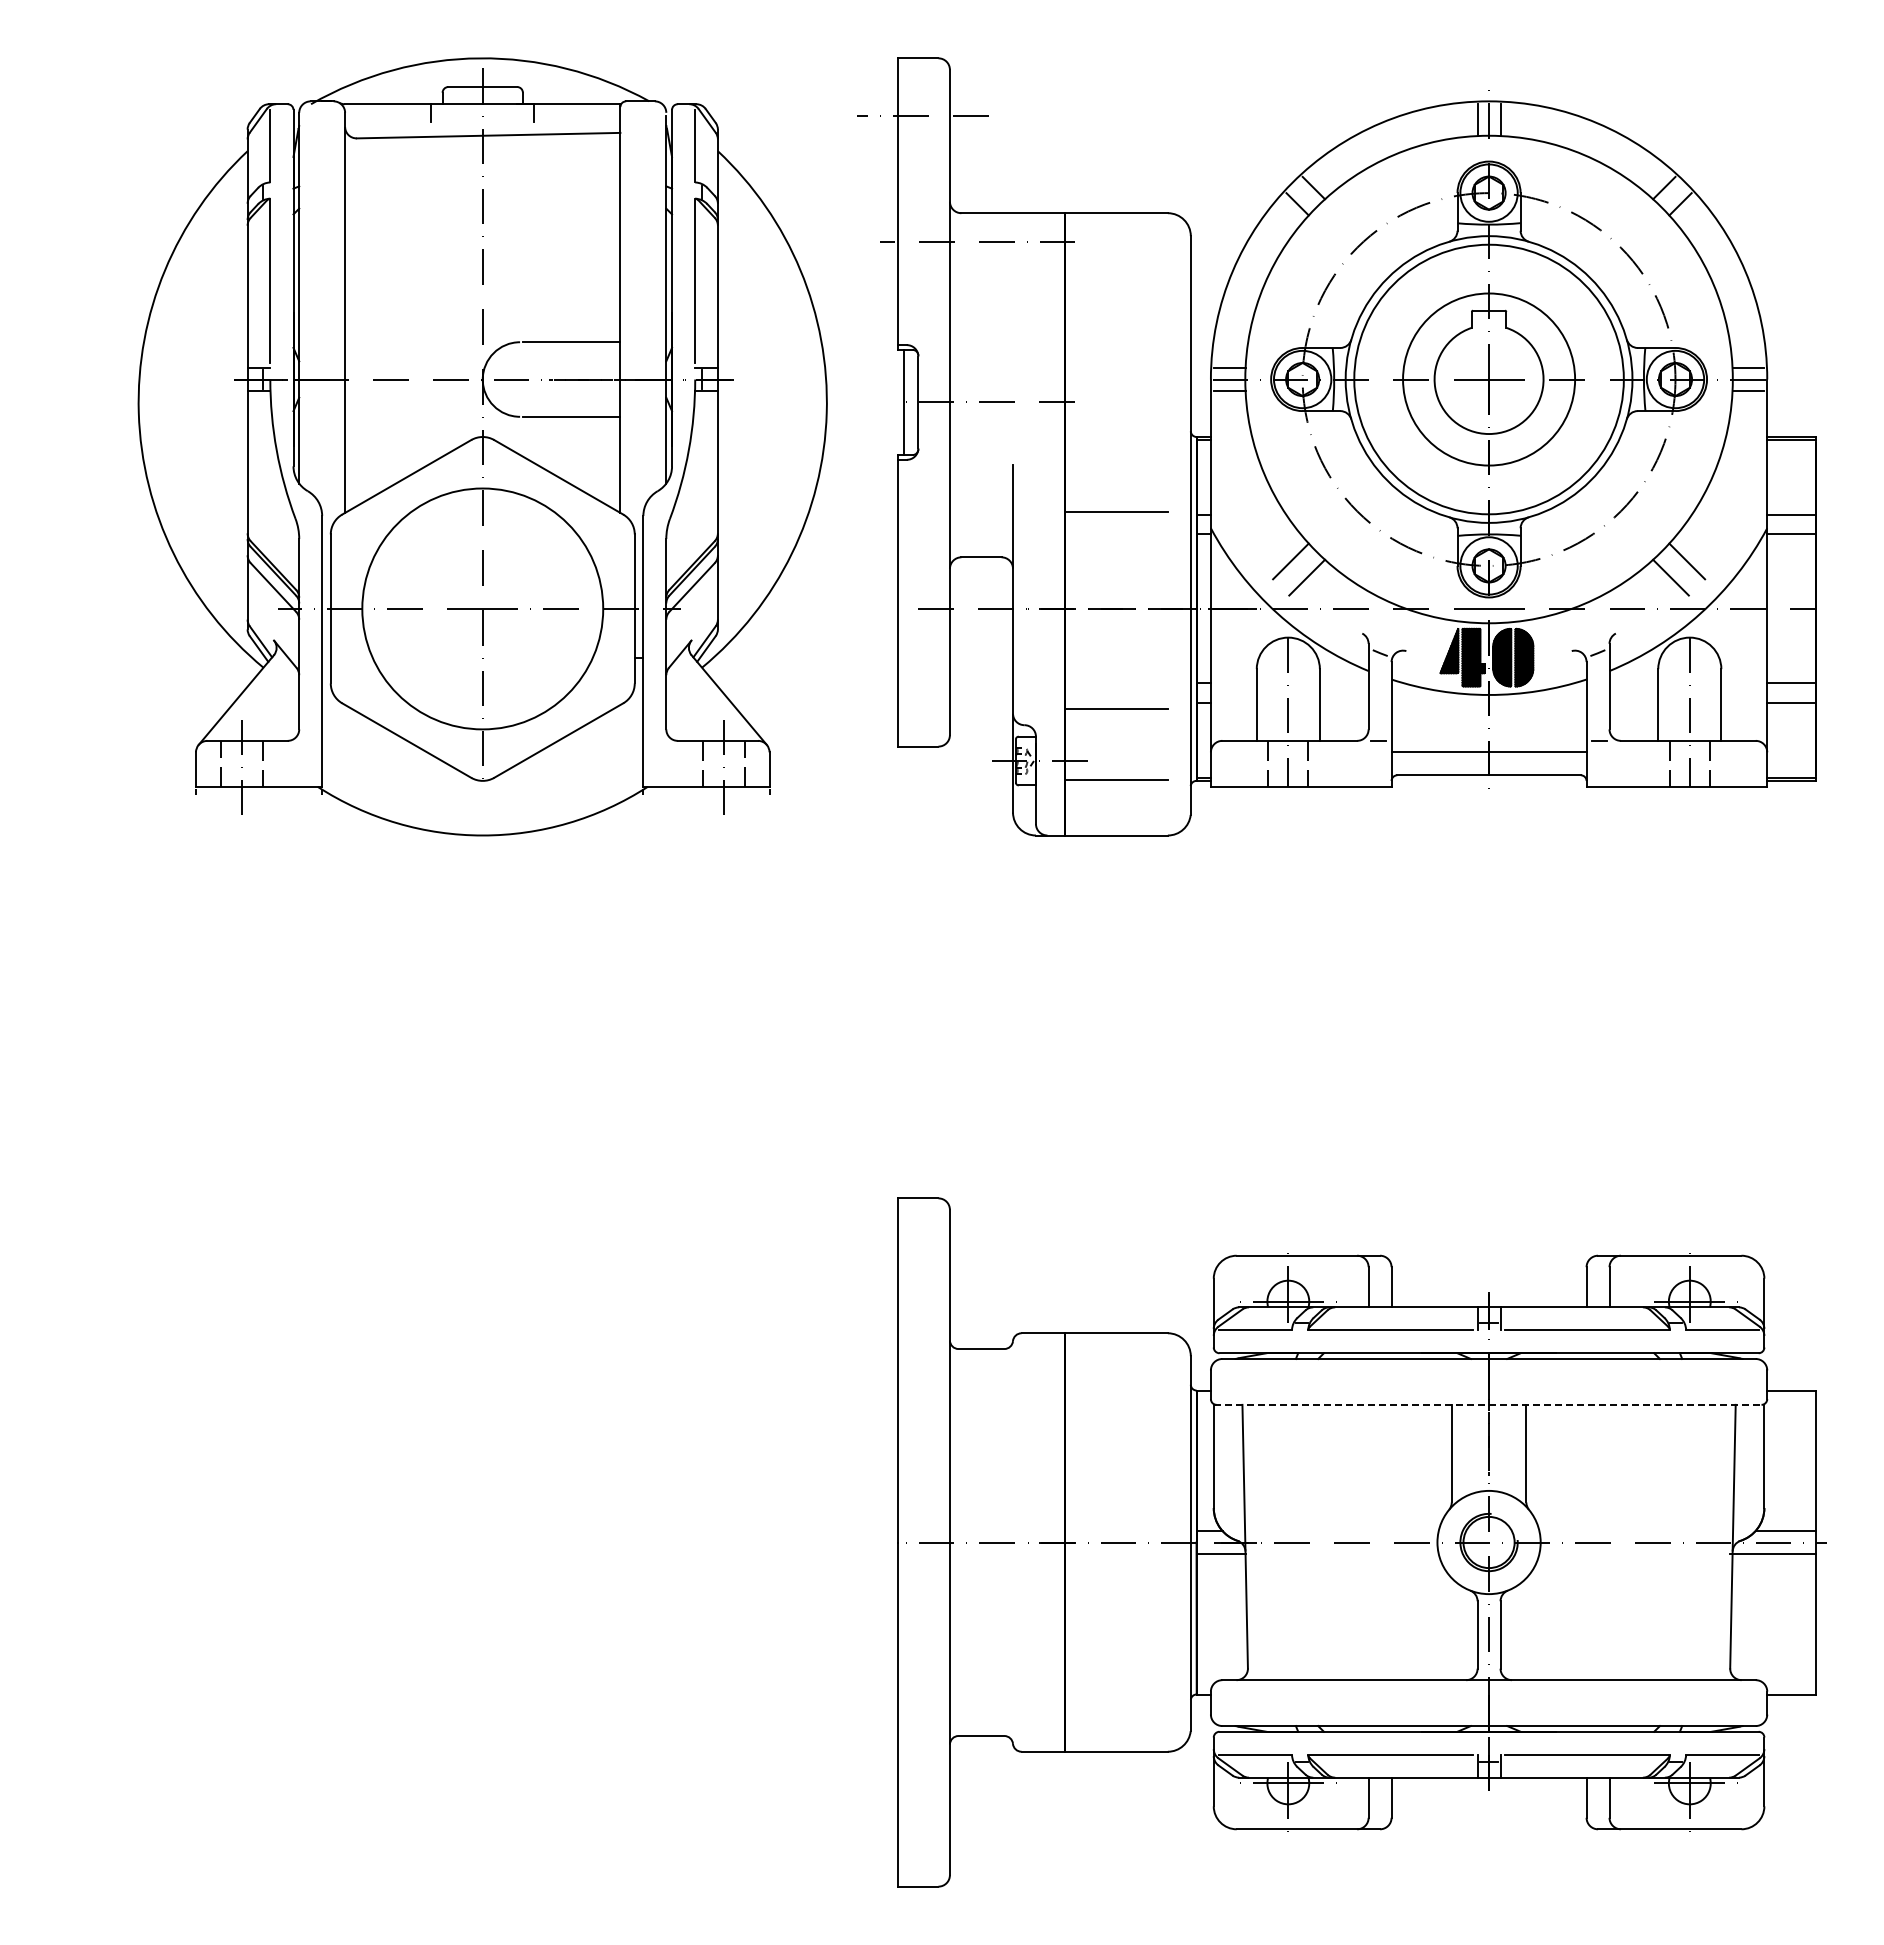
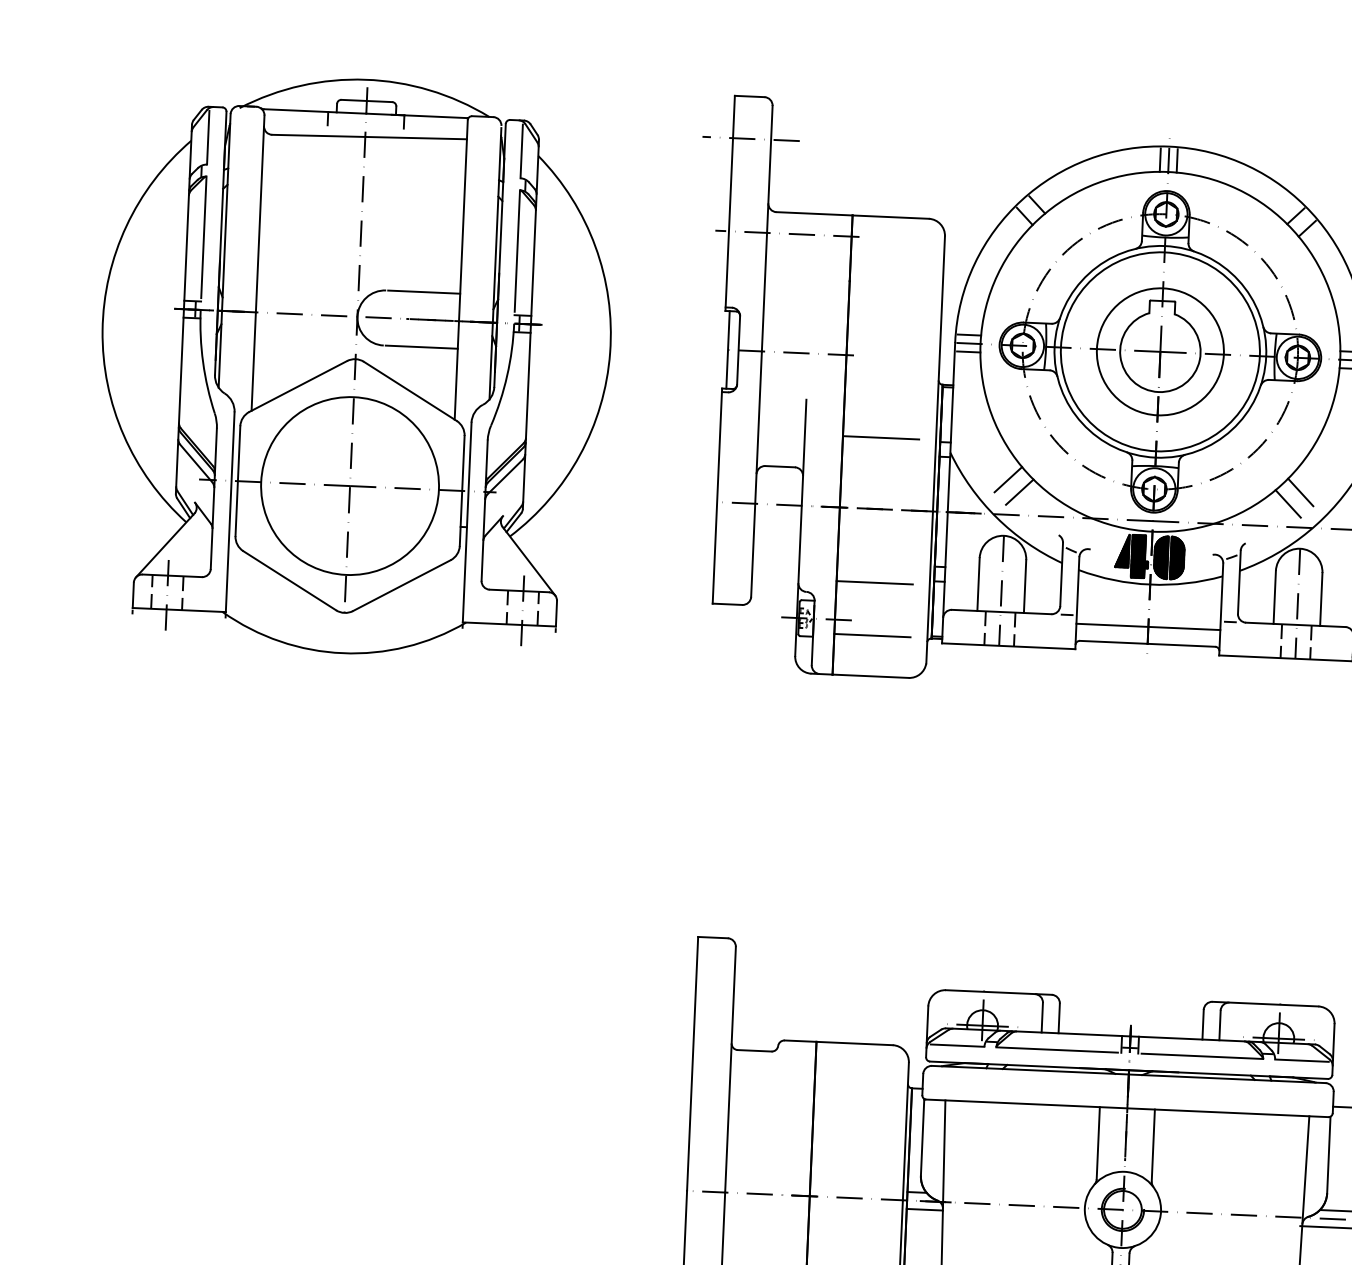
part: (482, 446) -> (355, 366), moved
line: (1487, 1404) -> (1126, 1108), dashed -> solid

